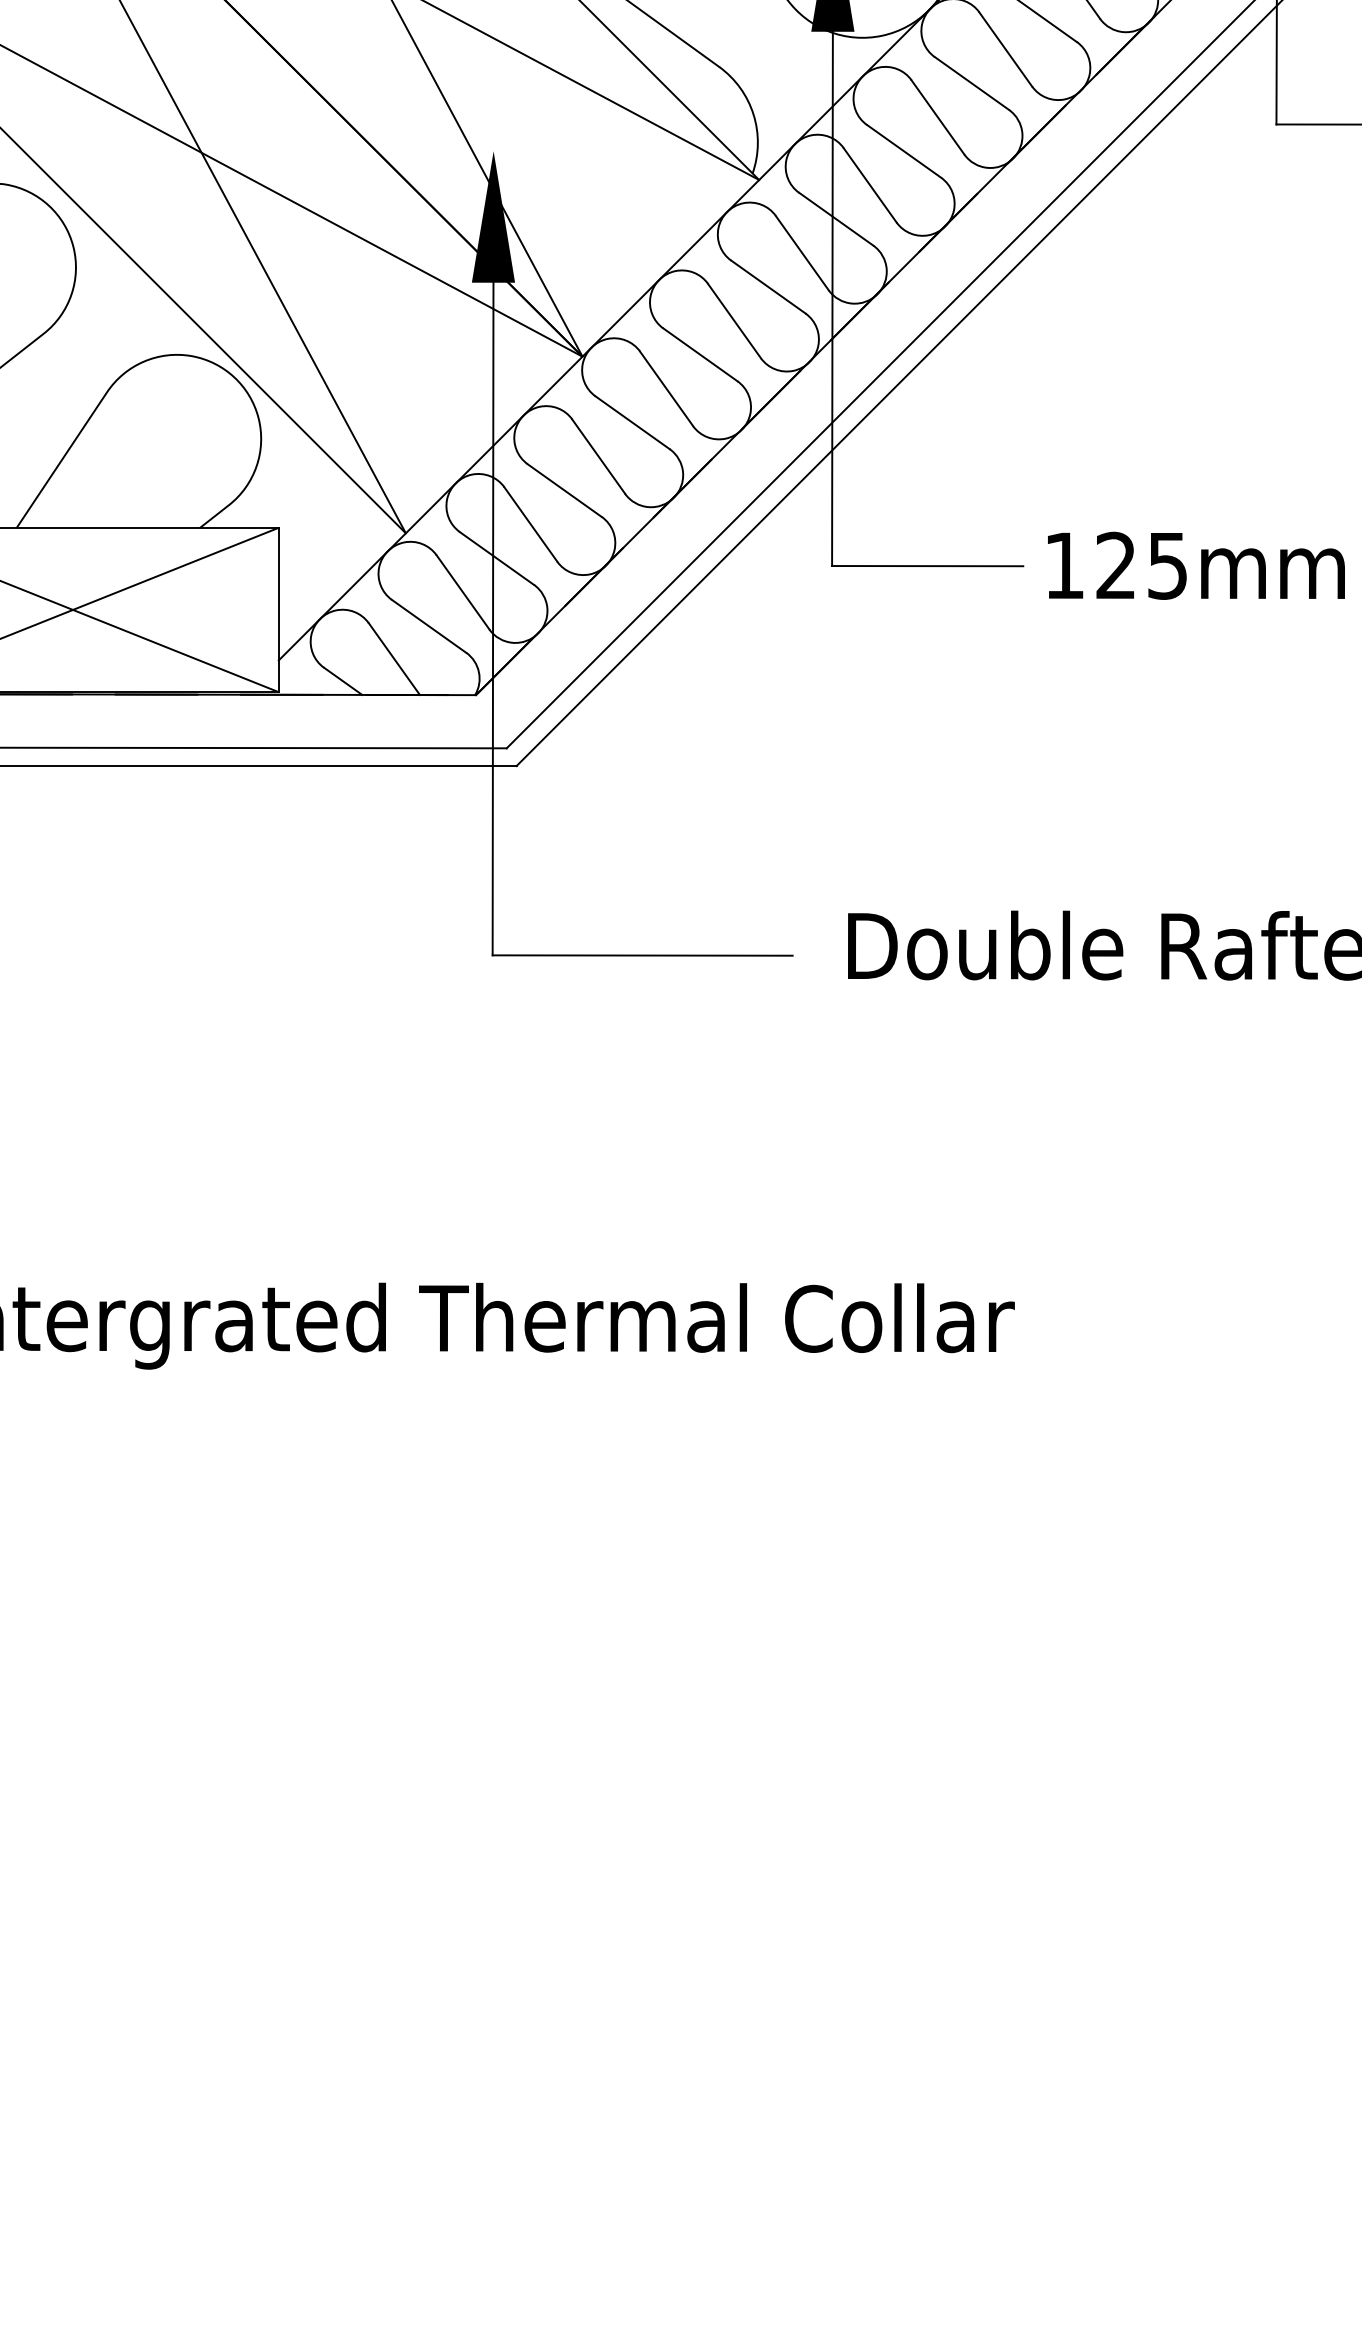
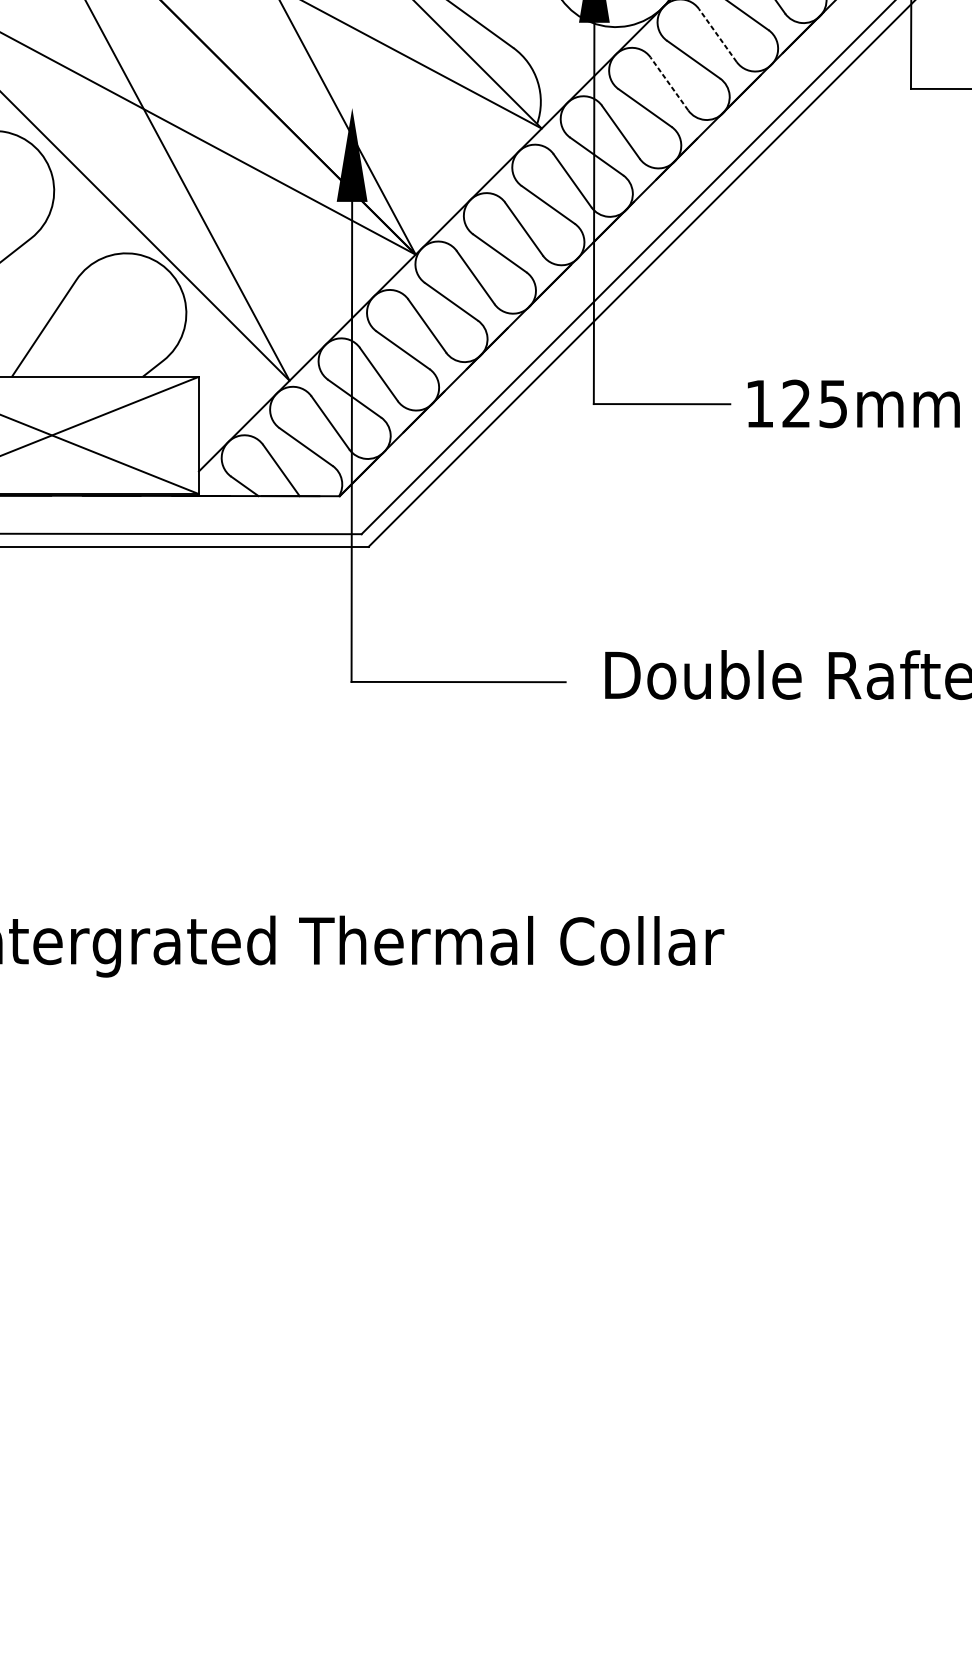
line: (1005, 49) -> (717, 35), solid -> dashed
line: (937, 117) -> (669, 83), solid -> dashed

